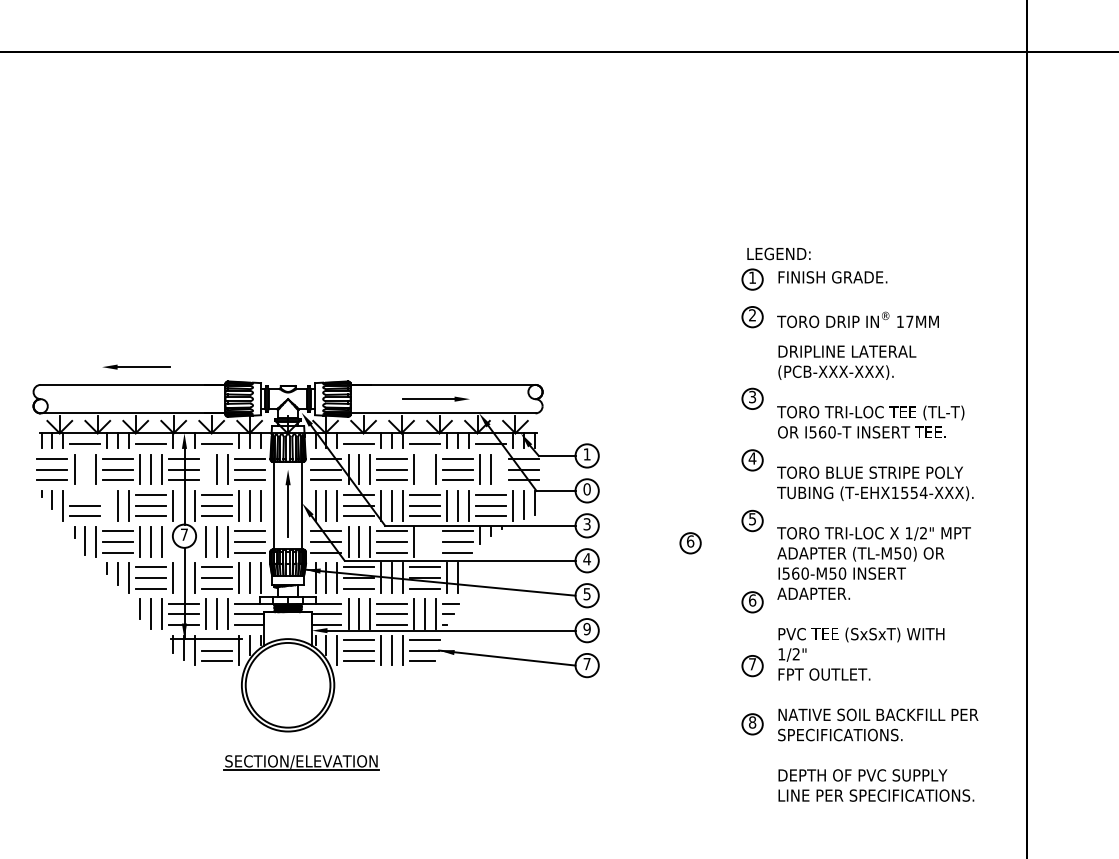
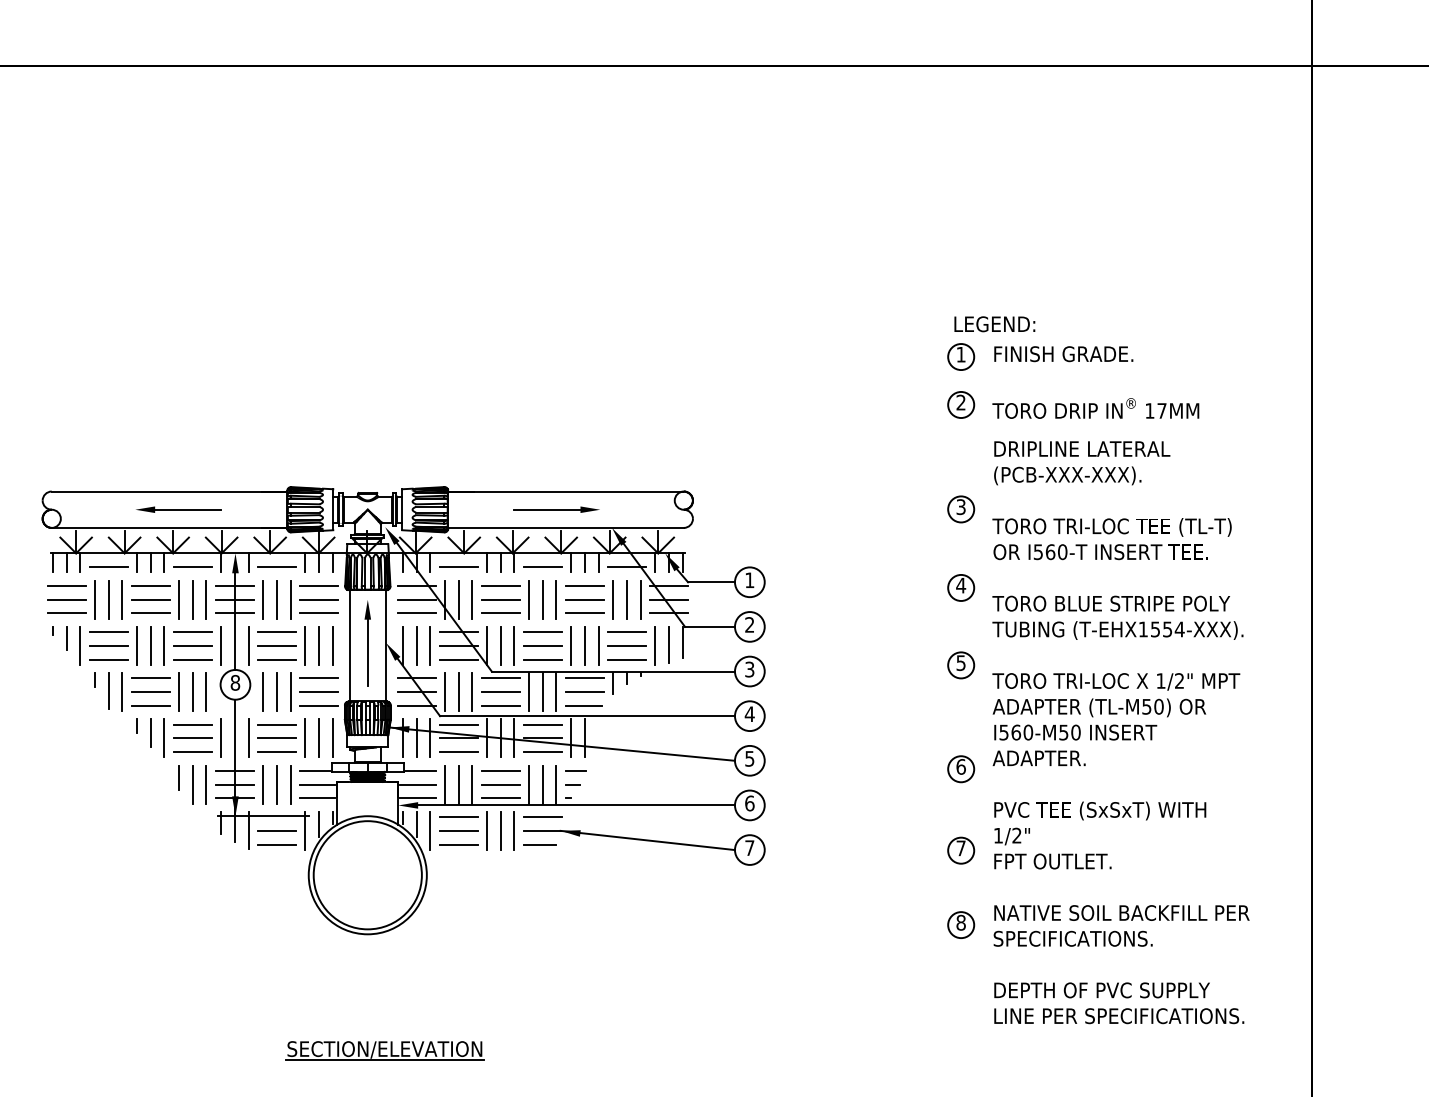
part: (136, 366) -> (179, 508), moved
line: (84, 469) -> (107, 599), added
line: (206, 469) -> (263, 599), added
line: (425, 469) -> (543, 599), added
line: (501, 469) -> (640, 599), added
text: (586, 489) -> (748, 625), 0 -> 2
line: (85, 495) -> (109, 632), added
line: (107, 505) -> (137, 645), added
text: (184, 534) -> (235, 682), 7 -> 8
line: (425, 541) -> (543, 691), added
line: (435, 541) -> (556, 691), added
part: (690, 543) -> (881, 694), removed
text: (586, 628) -> (748, 802), 9 -> 6
part: (301, 762) -> (384, 1050), moved

